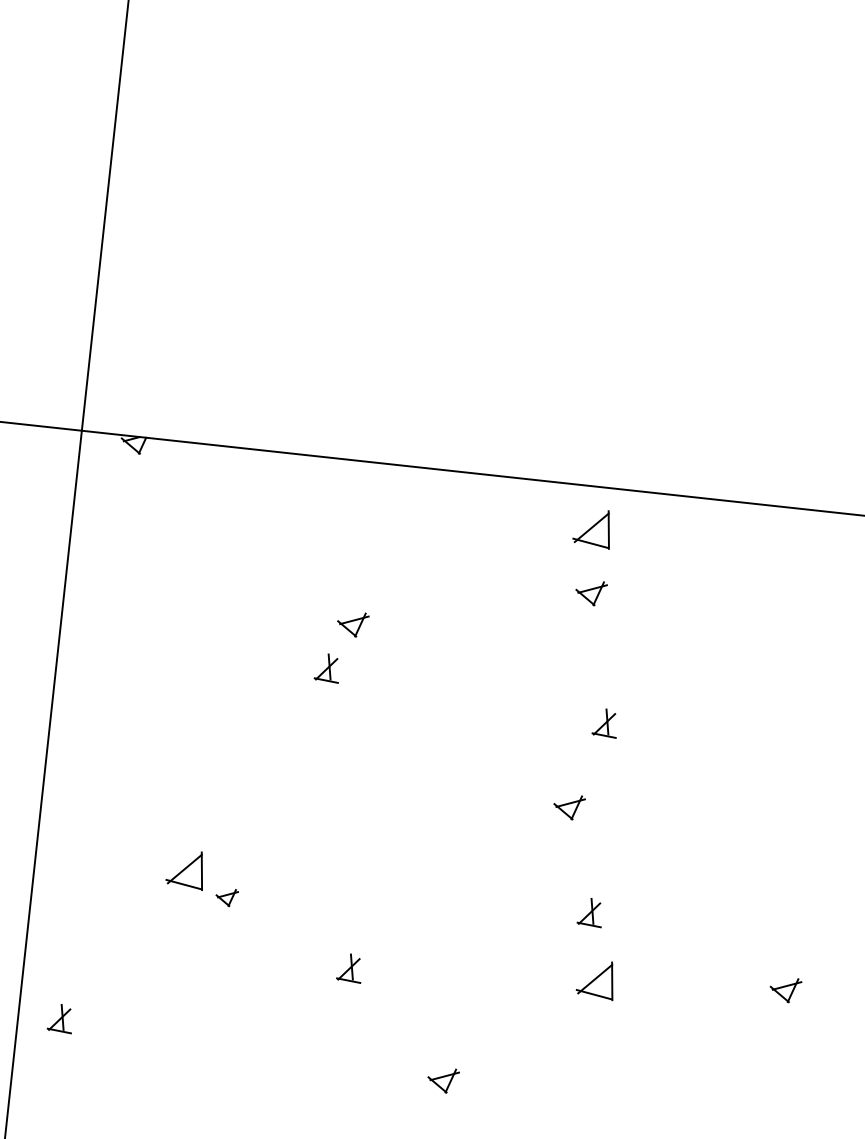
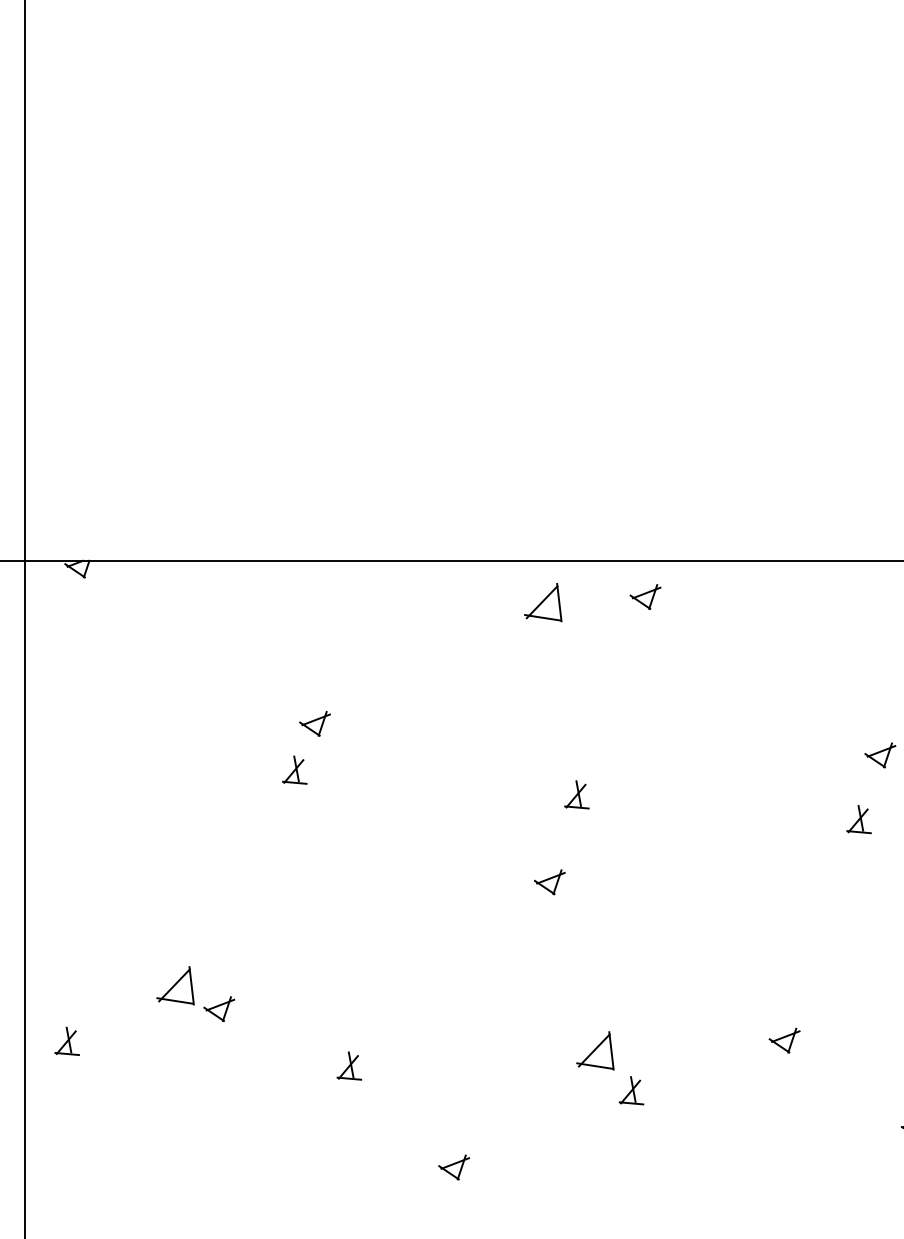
part: (591, 592) -> (645, 596), moved
part: (227, 896) -> (219, 1008), size x1.43
part: (590, 912) -> (631, 1090), moved
part: (60, 1017) -> (66, 1040), moved

